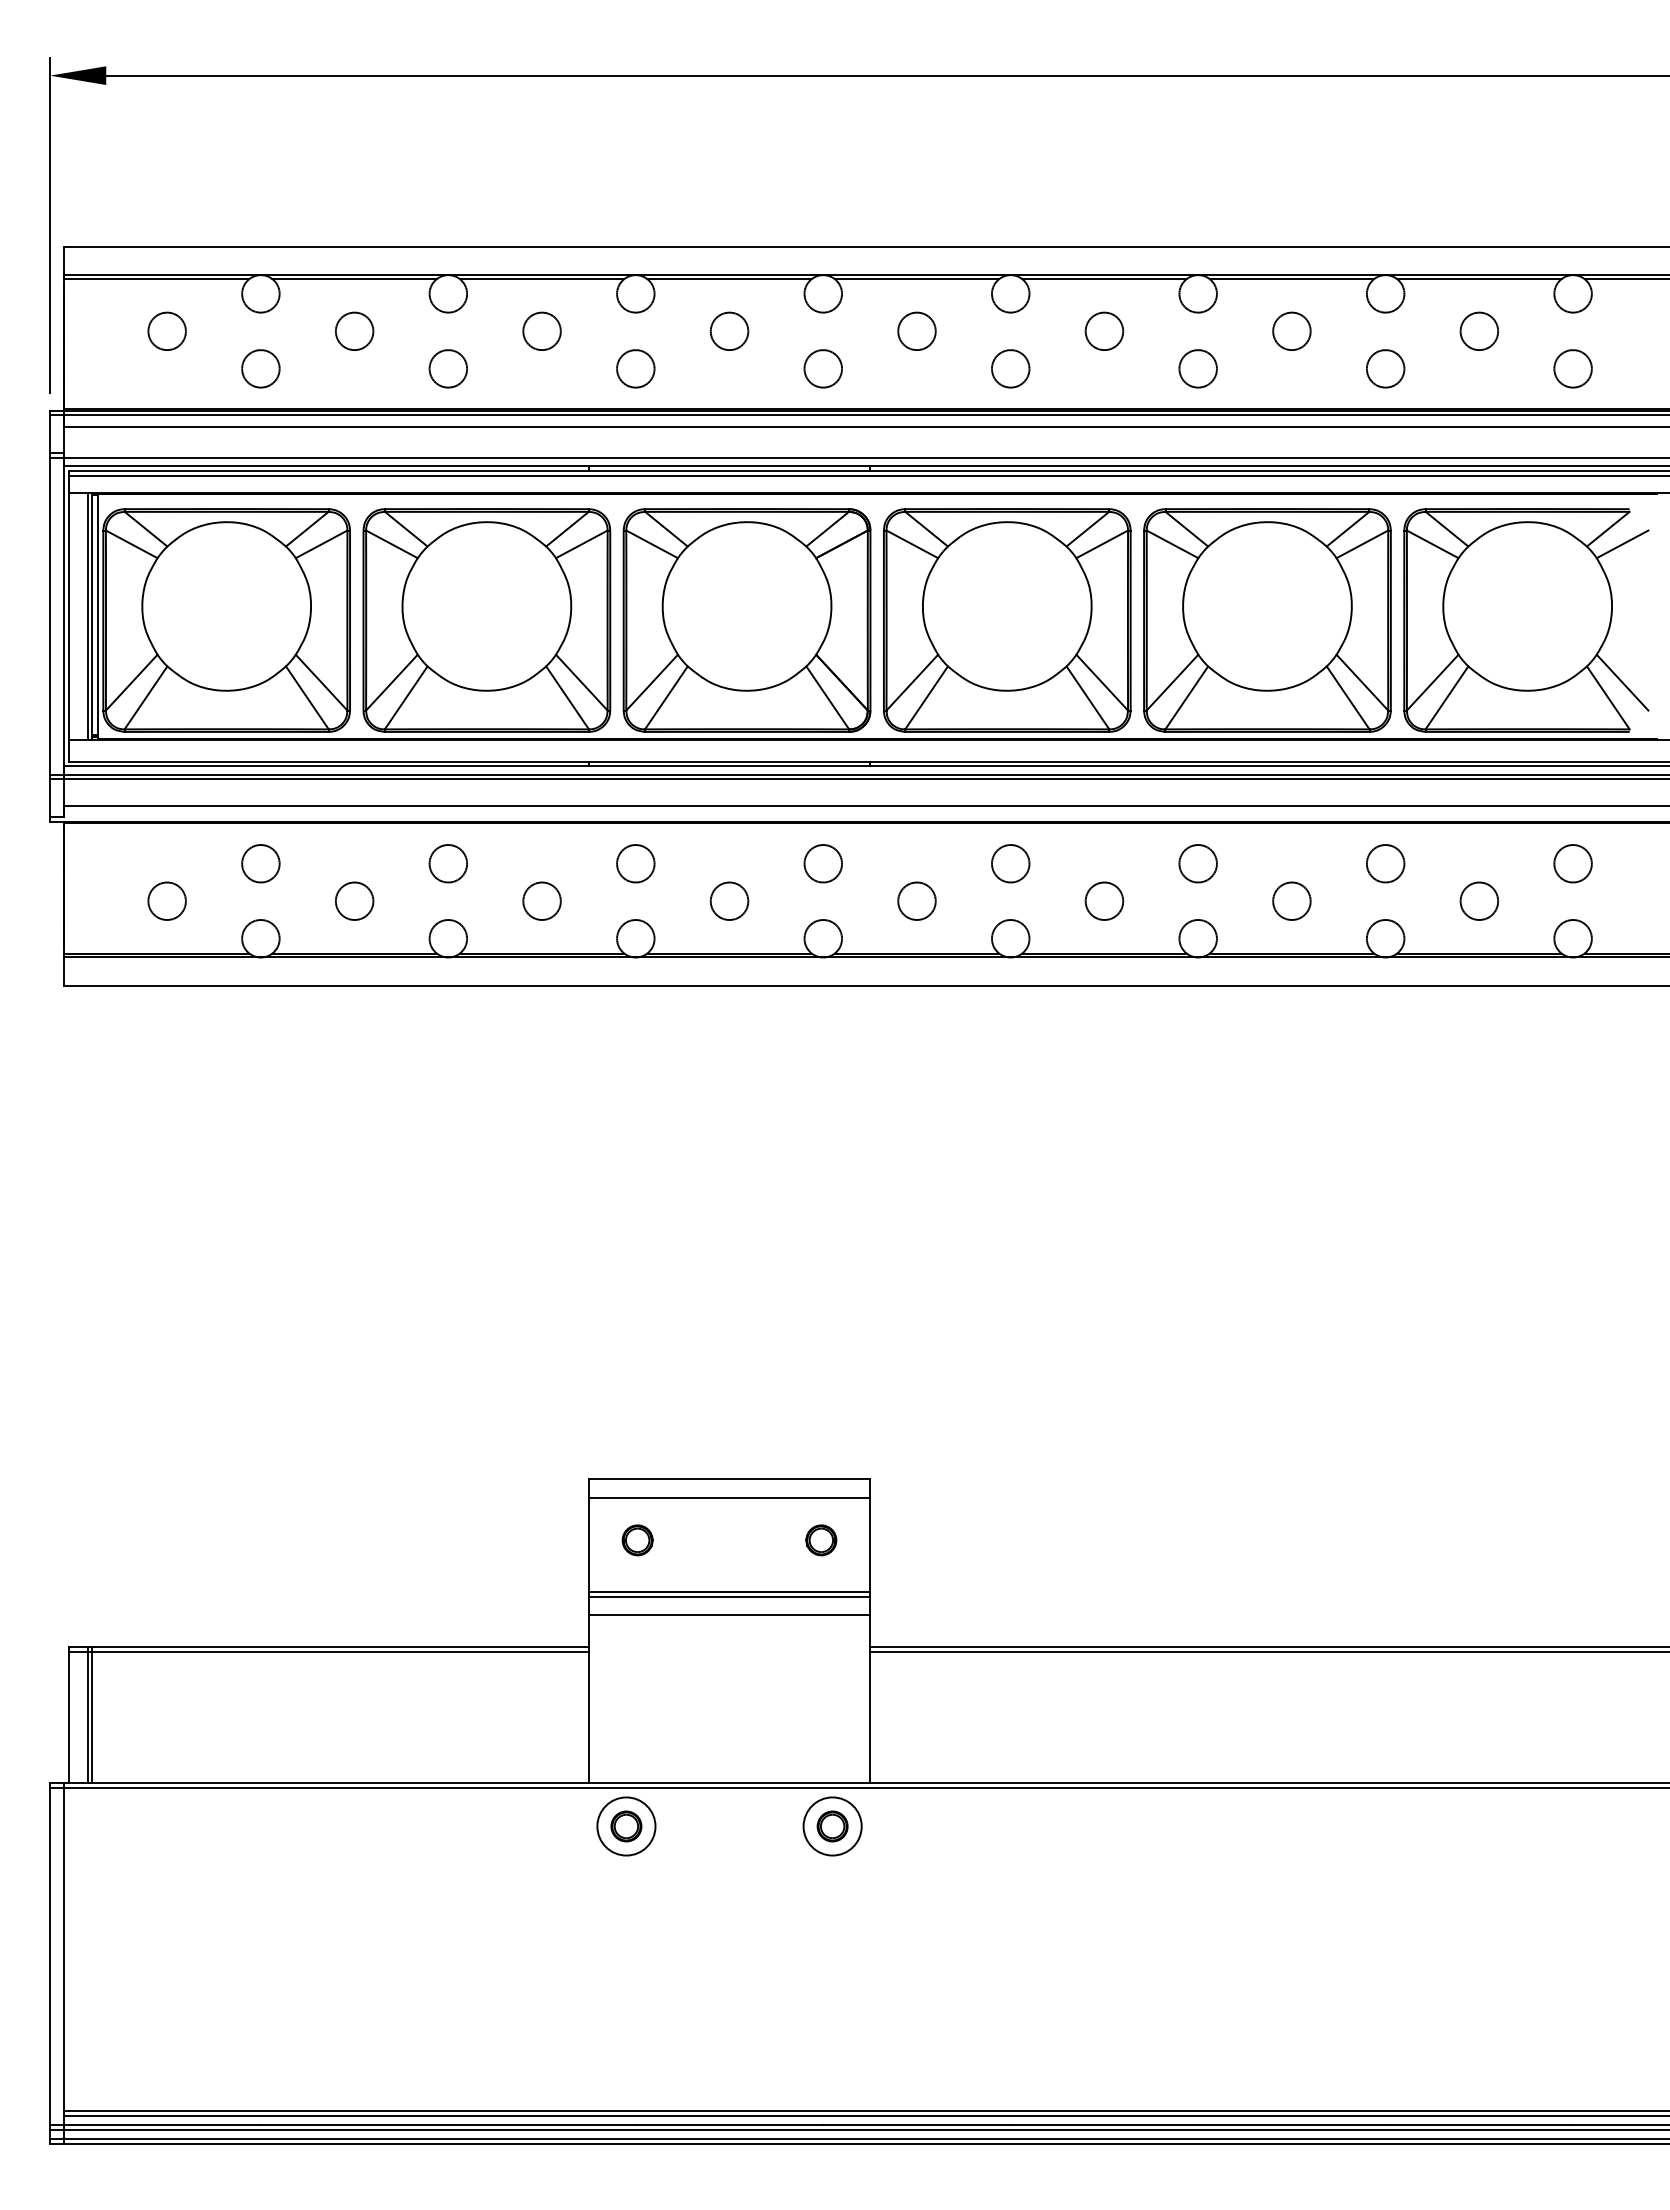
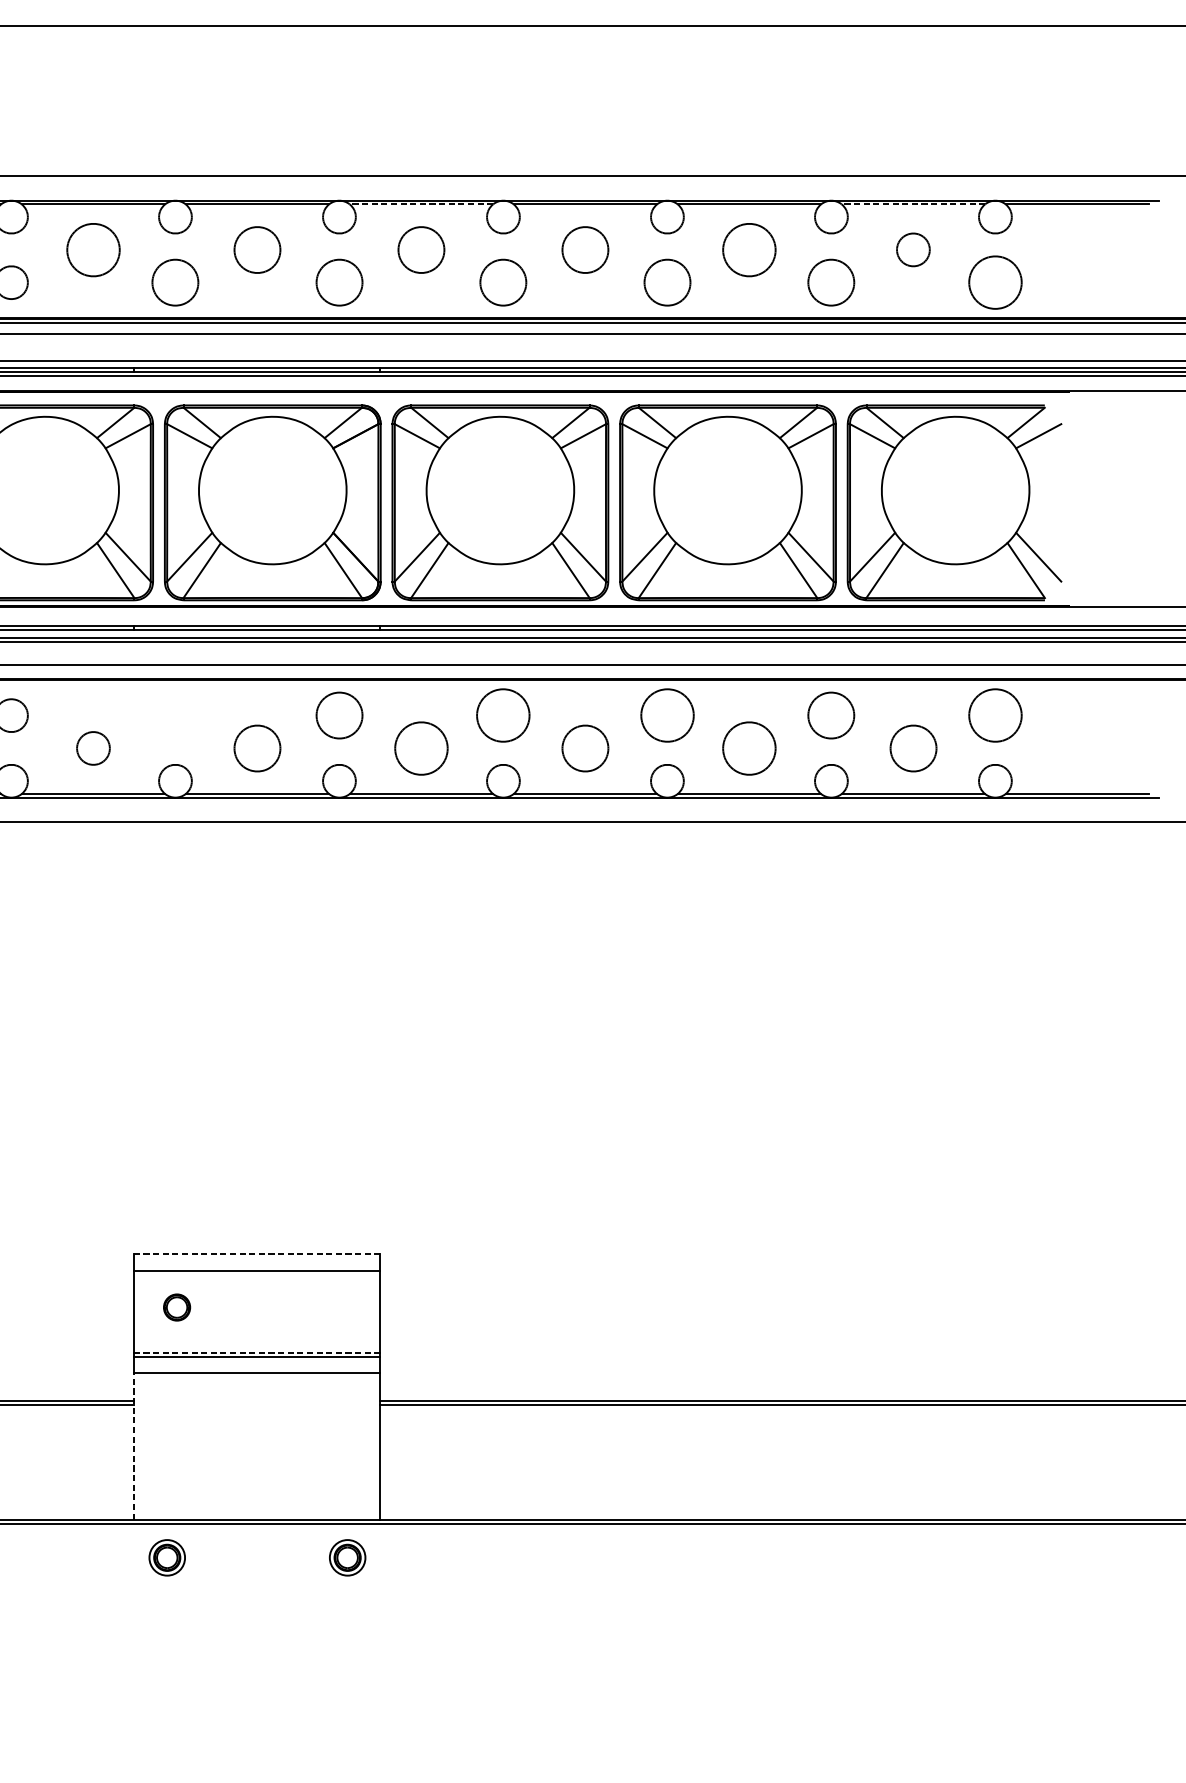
line: (916, 279) -> (421, 204), solid -> dashed
line: (1478, 279) -> (912, 204), solid -> dashed
part: (541, 330) -> (92, 249), size x1.6
part: (729, 330) -> (257, 249), size x1.4
part: (916, 330) -> (421, 249), size x1.4
part: (1104, 330) -> (585, 249), size x1.4
part: (1291, 330) -> (749, 249), size x1.6
part: (635, 368) -> (175, 282), size x1.4
part: (822, 368) -> (338, 282), size x1.4
part: (1010, 368) -> (503, 282), size x1.4
part: (1197, 368) -> (666, 282), size x1.4
part: (1385, 368) -> (831, 282), size x1.4
part: (1572, 368) -> (994, 282), size x1.6
part: (635, 863) -> (175, 715), removed
part: (822, 863) -> (338, 715), size x1.4
part: (1010, 863) -> (503, 715), size x1.6
part: (1197, 863) -> (666, 715), size x1.6
part: (1385, 863) -> (831, 715), size x1.4
part: (1572, 863) -> (994, 715), size x1.6
part: (729, 900) -> (257, 747), size x1.4
part: (916, 900) -> (421, 747), size x1.6
part: (1104, 900) -> (585, 747), size x1.4
part: (1291, 900) -> (749, 747), size x1.6
part: (1478, 900) -> (912, 747), size x1.4
line: (729, 1479) -> (257, 1254), solid -> dashed
part: (821, 1540) -> (337, 1307), removed
line: (729, 1591) -> (257, 1352), solid -> dashed
line: (588, 1699) -> (134, 1446), solid -> dashed
circle: (626, 1826) -> (167, 1557), size x0.7
circle: (832, 1826) -> (347, 1557), size x0.7

